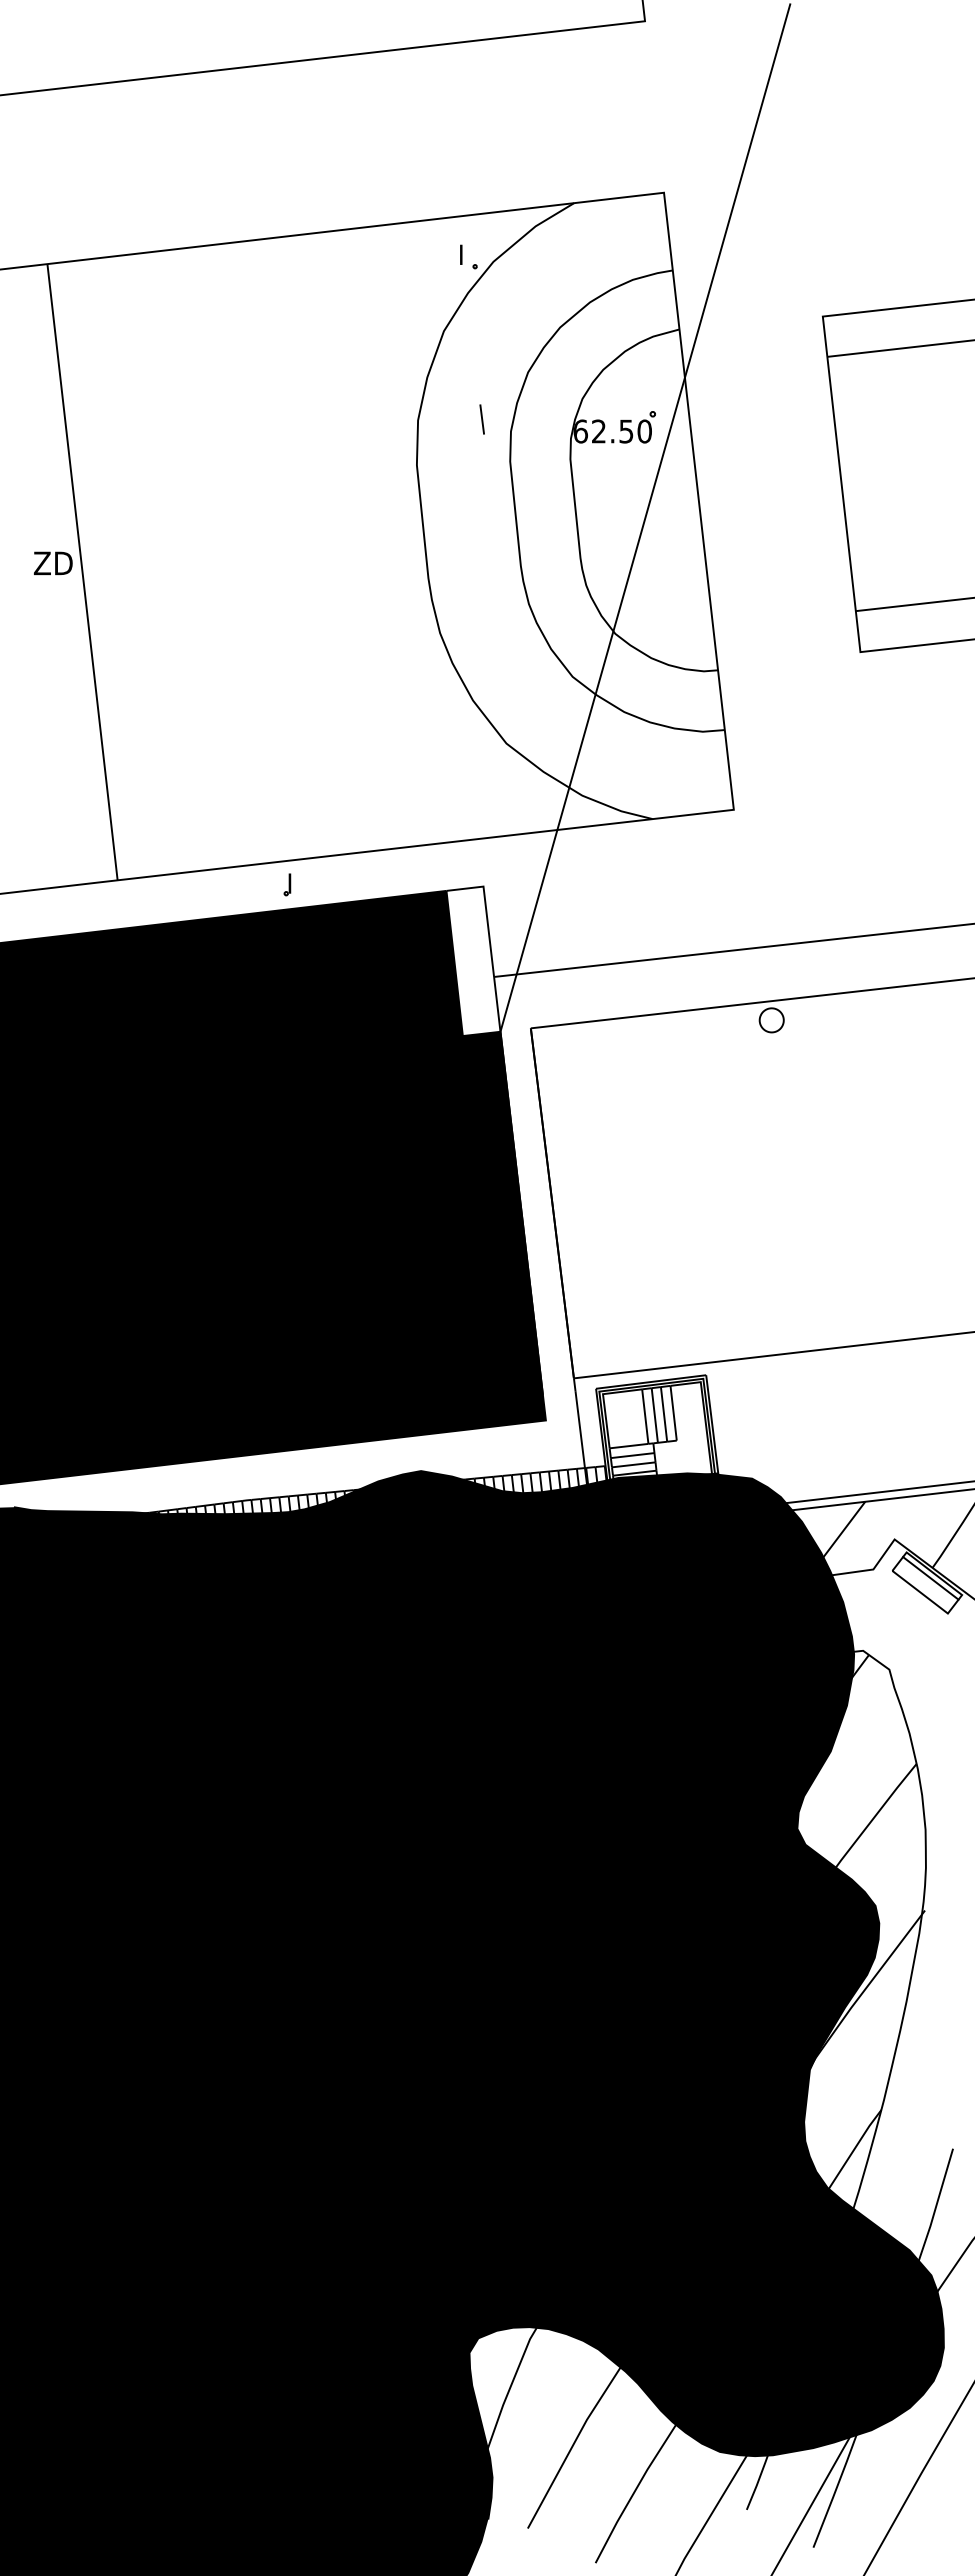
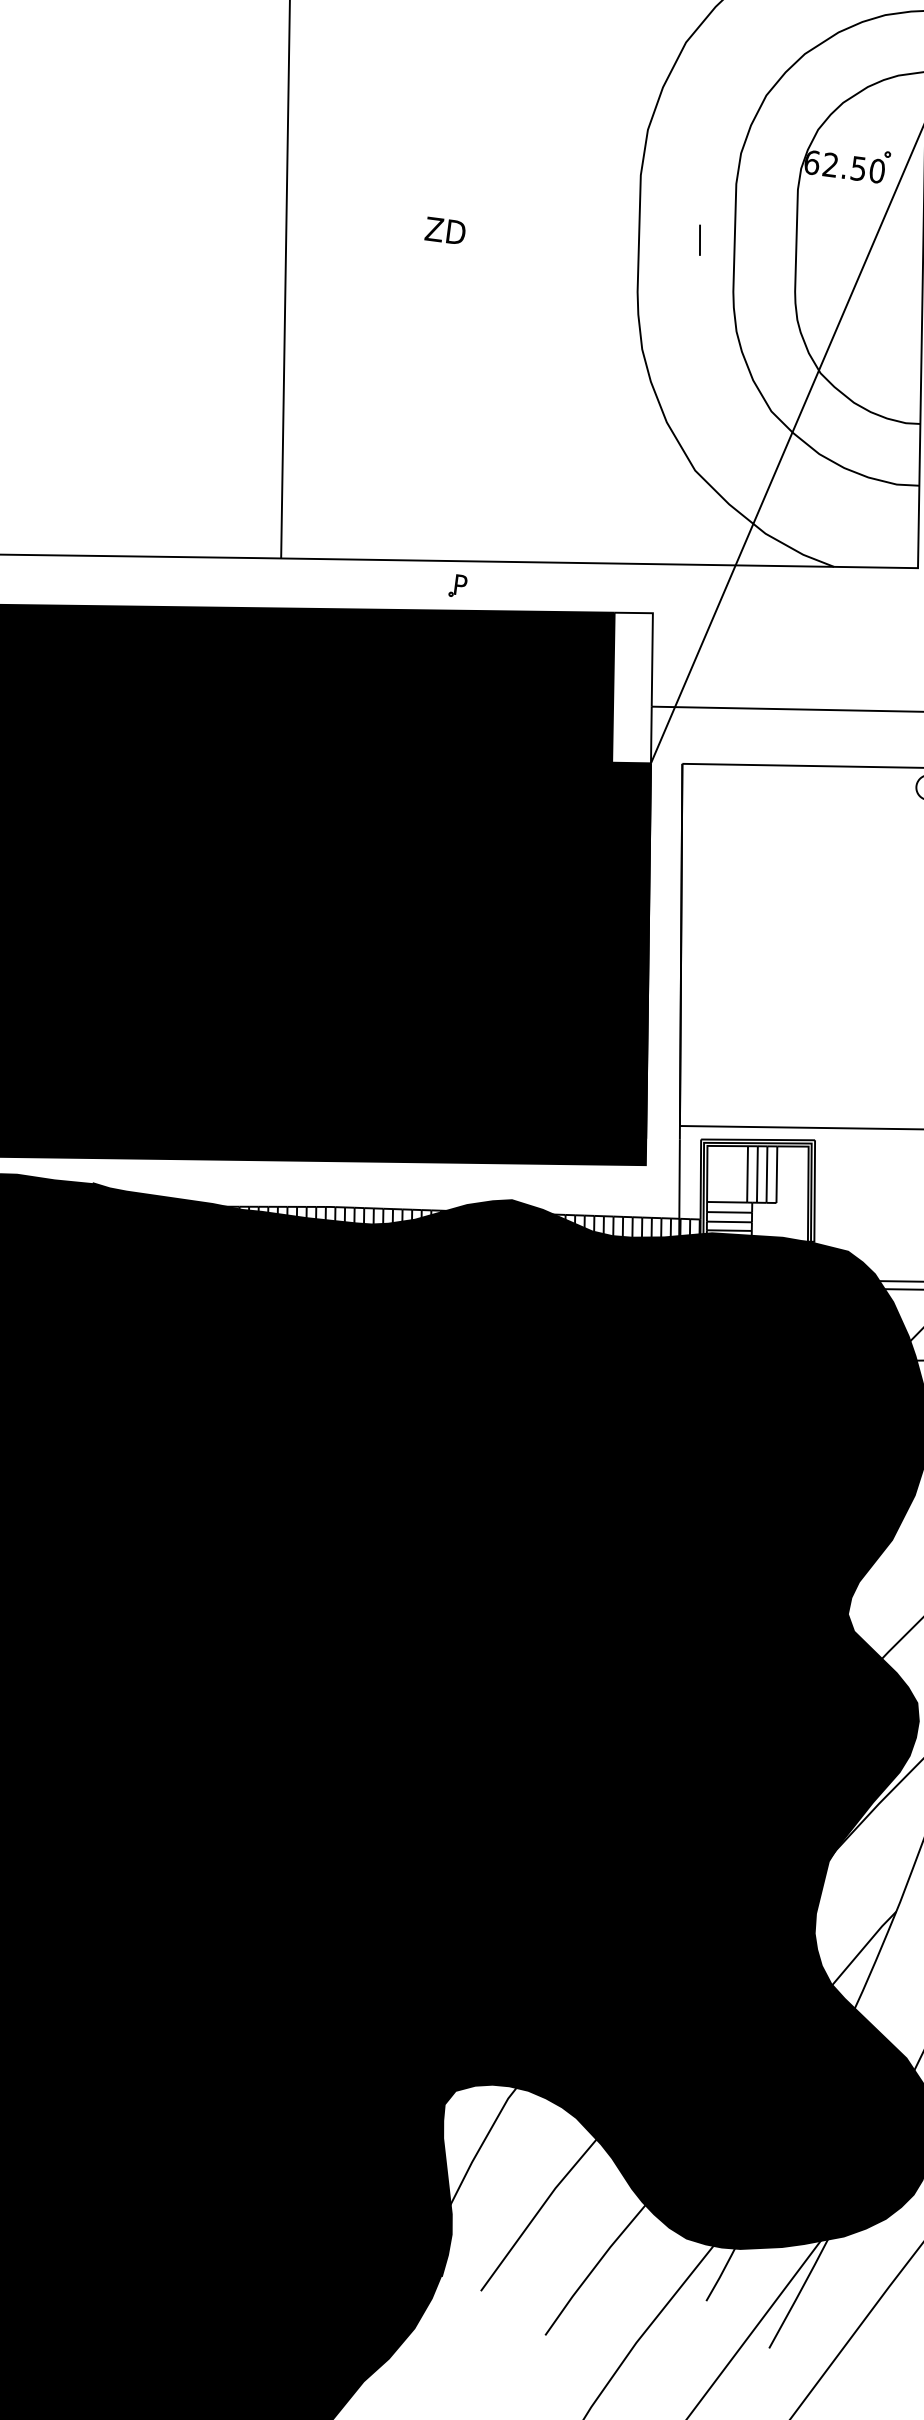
line: (481, 419) -> (699, 240), moved
text: (53, 562) -> (445, 230), moved
text: (295, 879) -> (462, 581), I -> P

